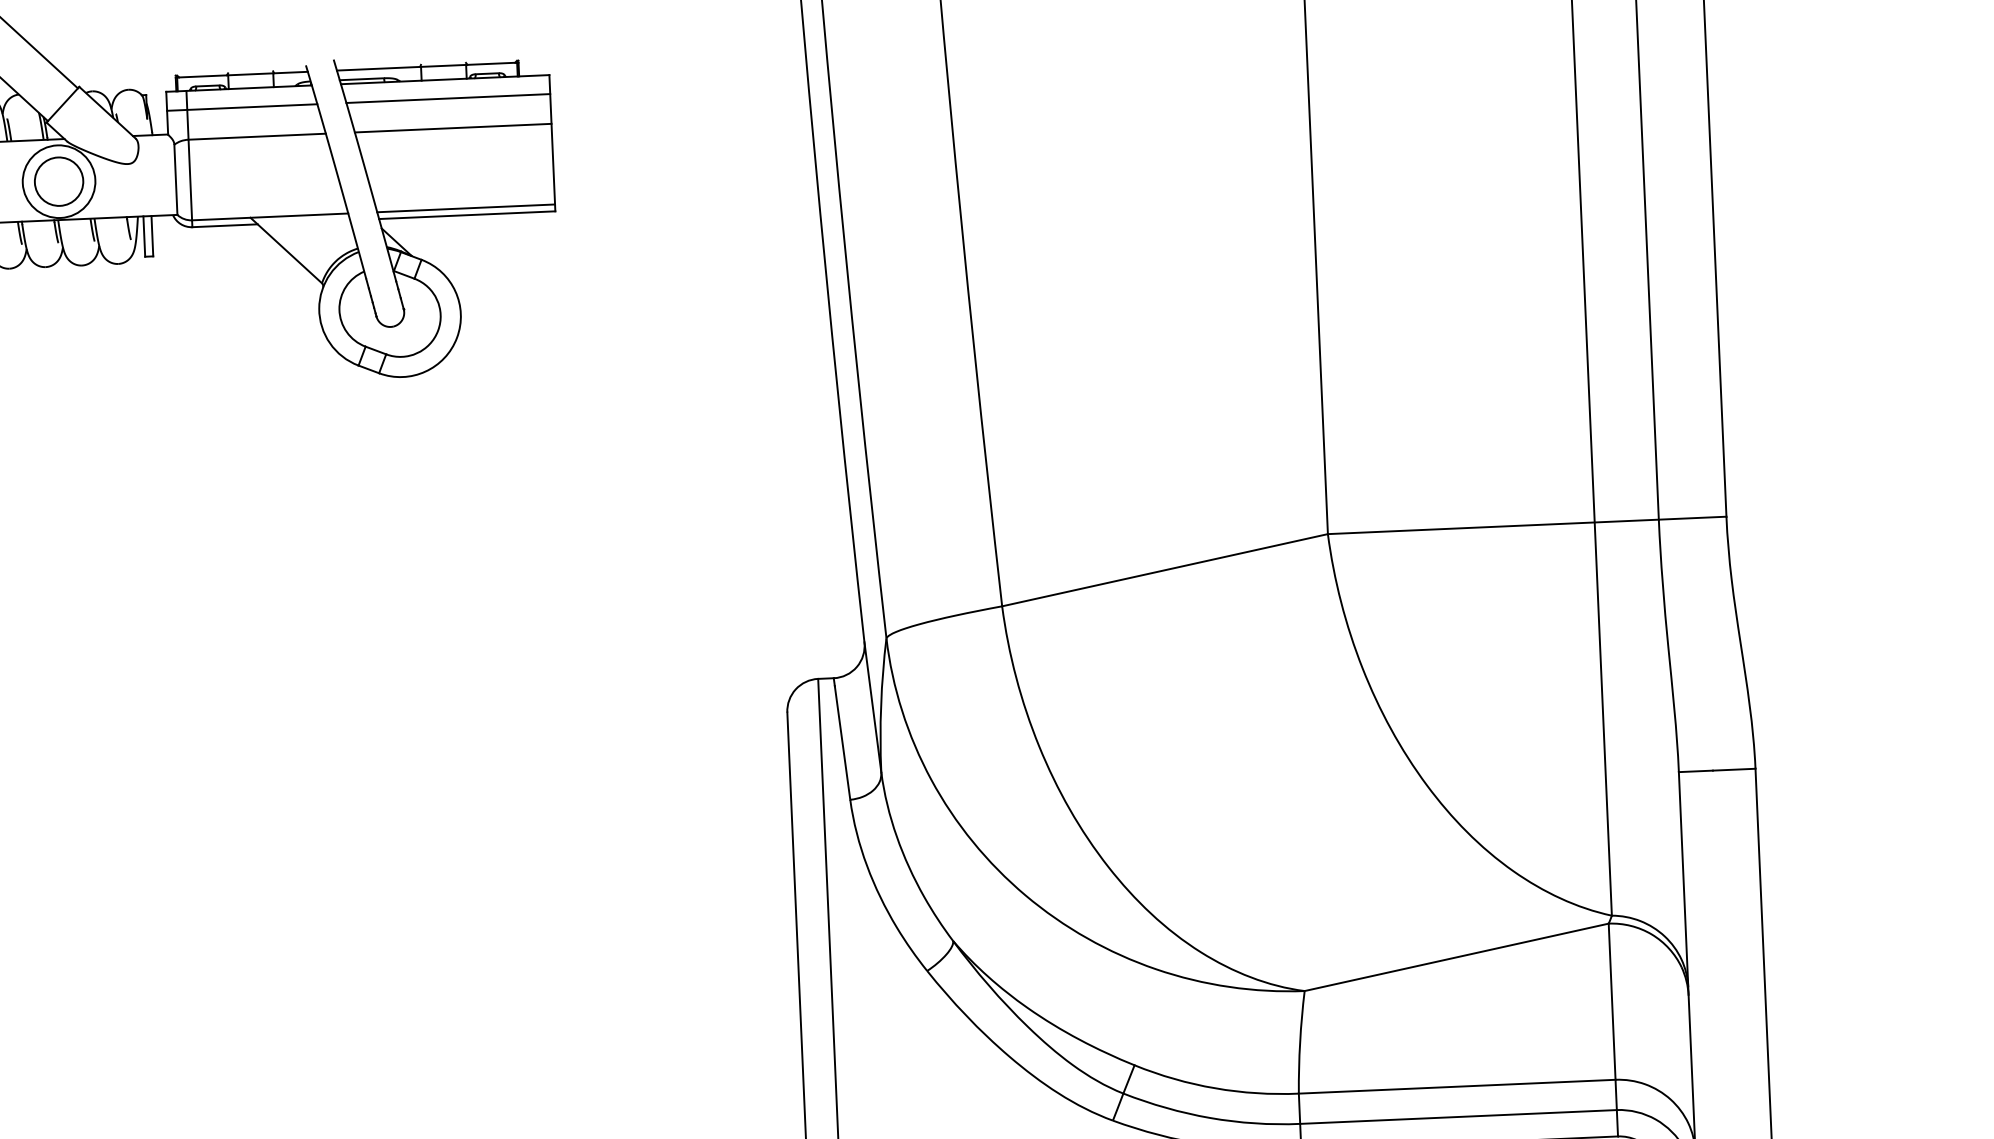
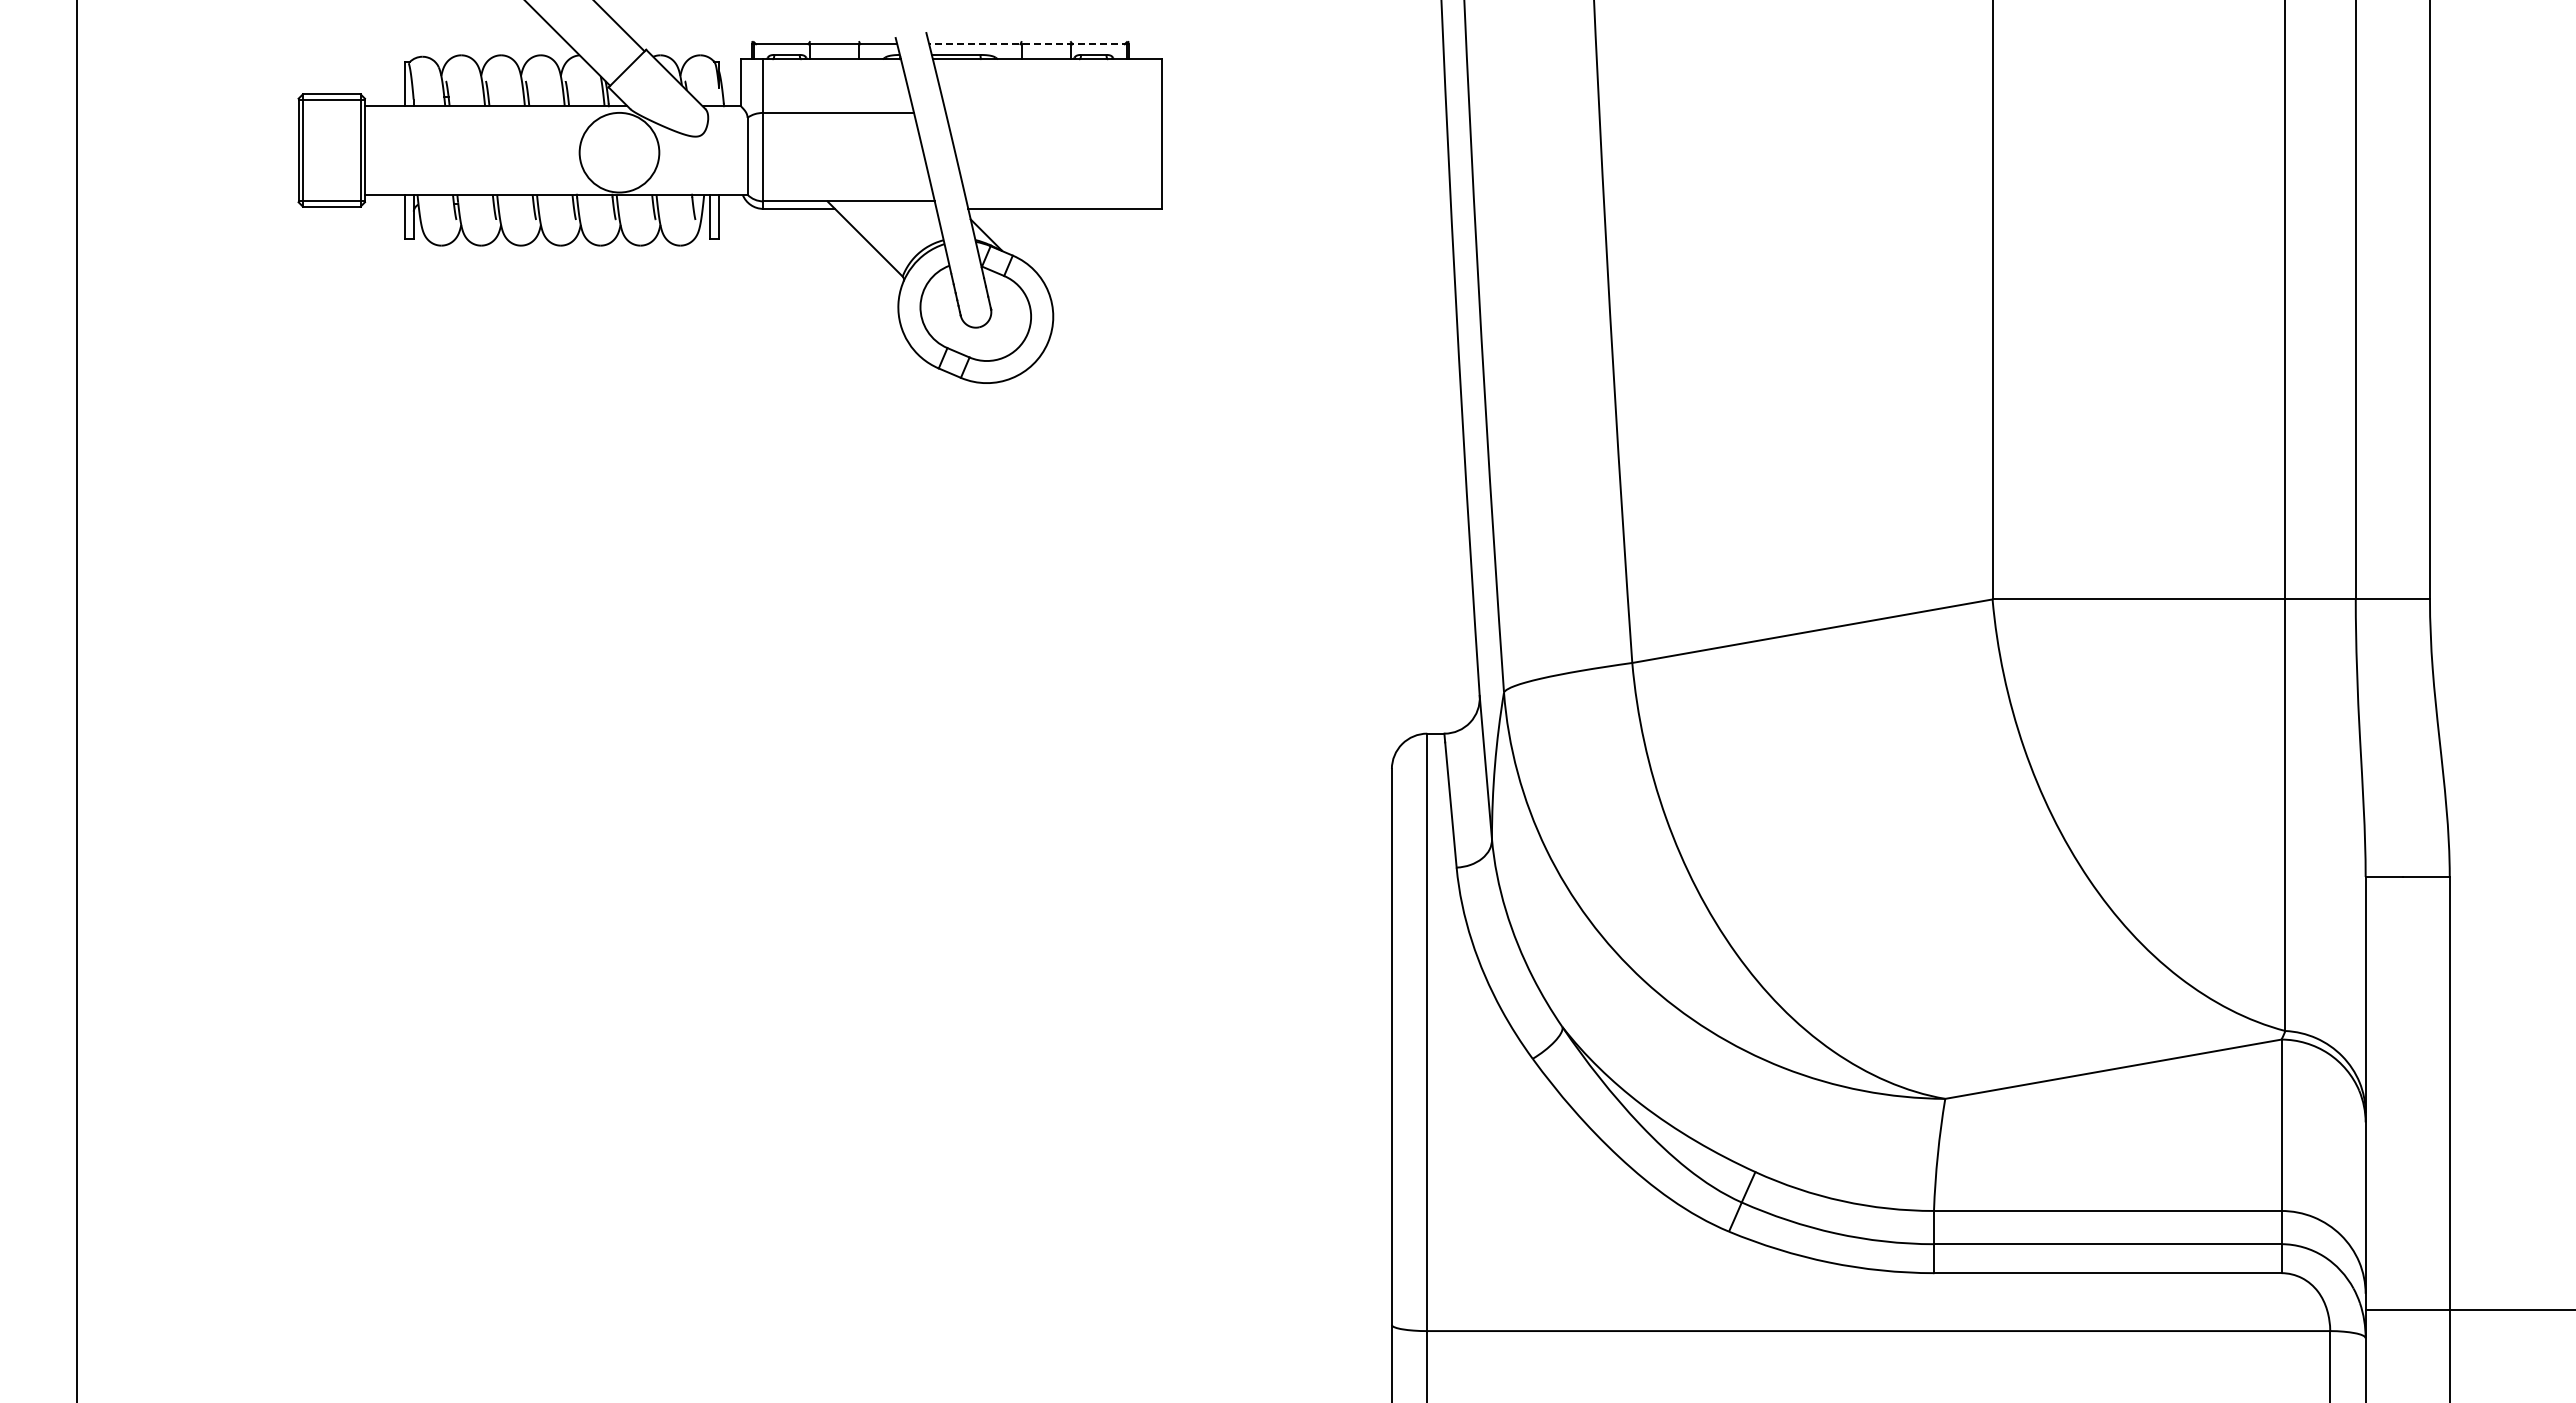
line: (427, 66) -> (1028, 44), solid -> dashed
line: (447, 98) -> (1049, 80), removed
line: (242, 107) -> (823, 80), removed
line: (452, 127) -> (1053, 112), removed
circle: (59, 181) -> (619, 152), removed
line: (465, 208) -> (1063, 201), removed

